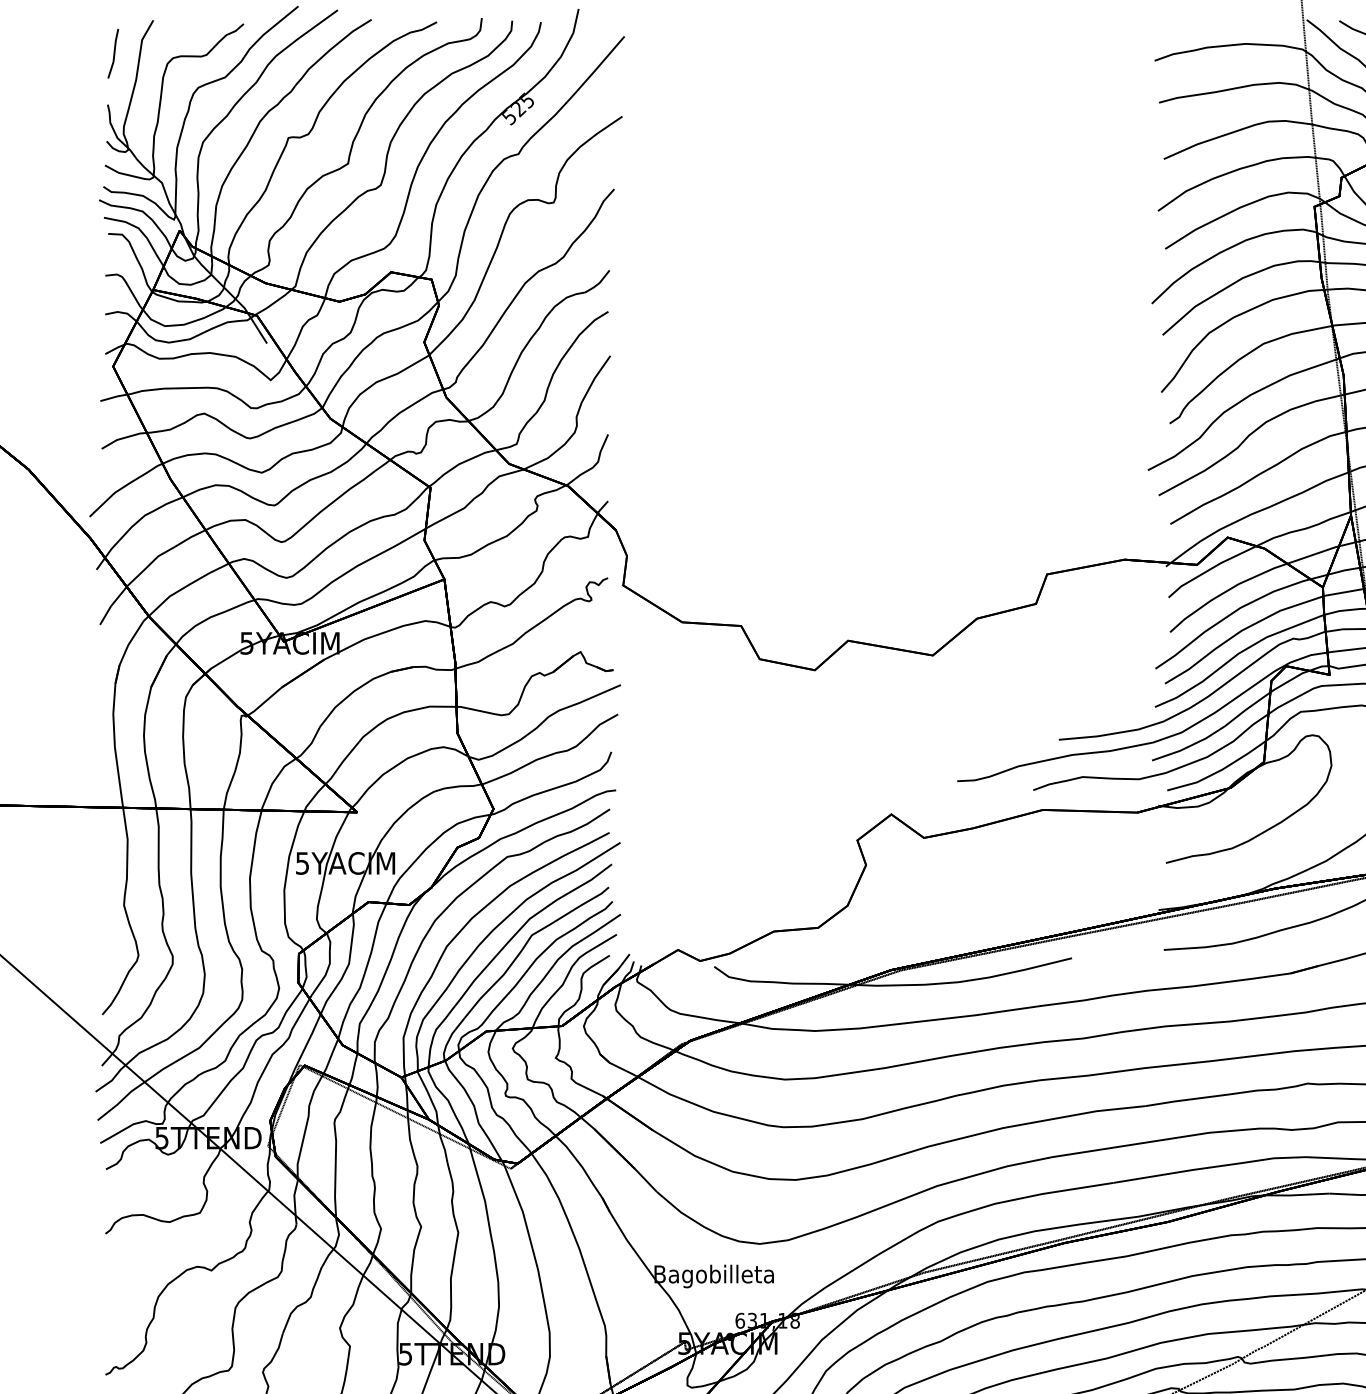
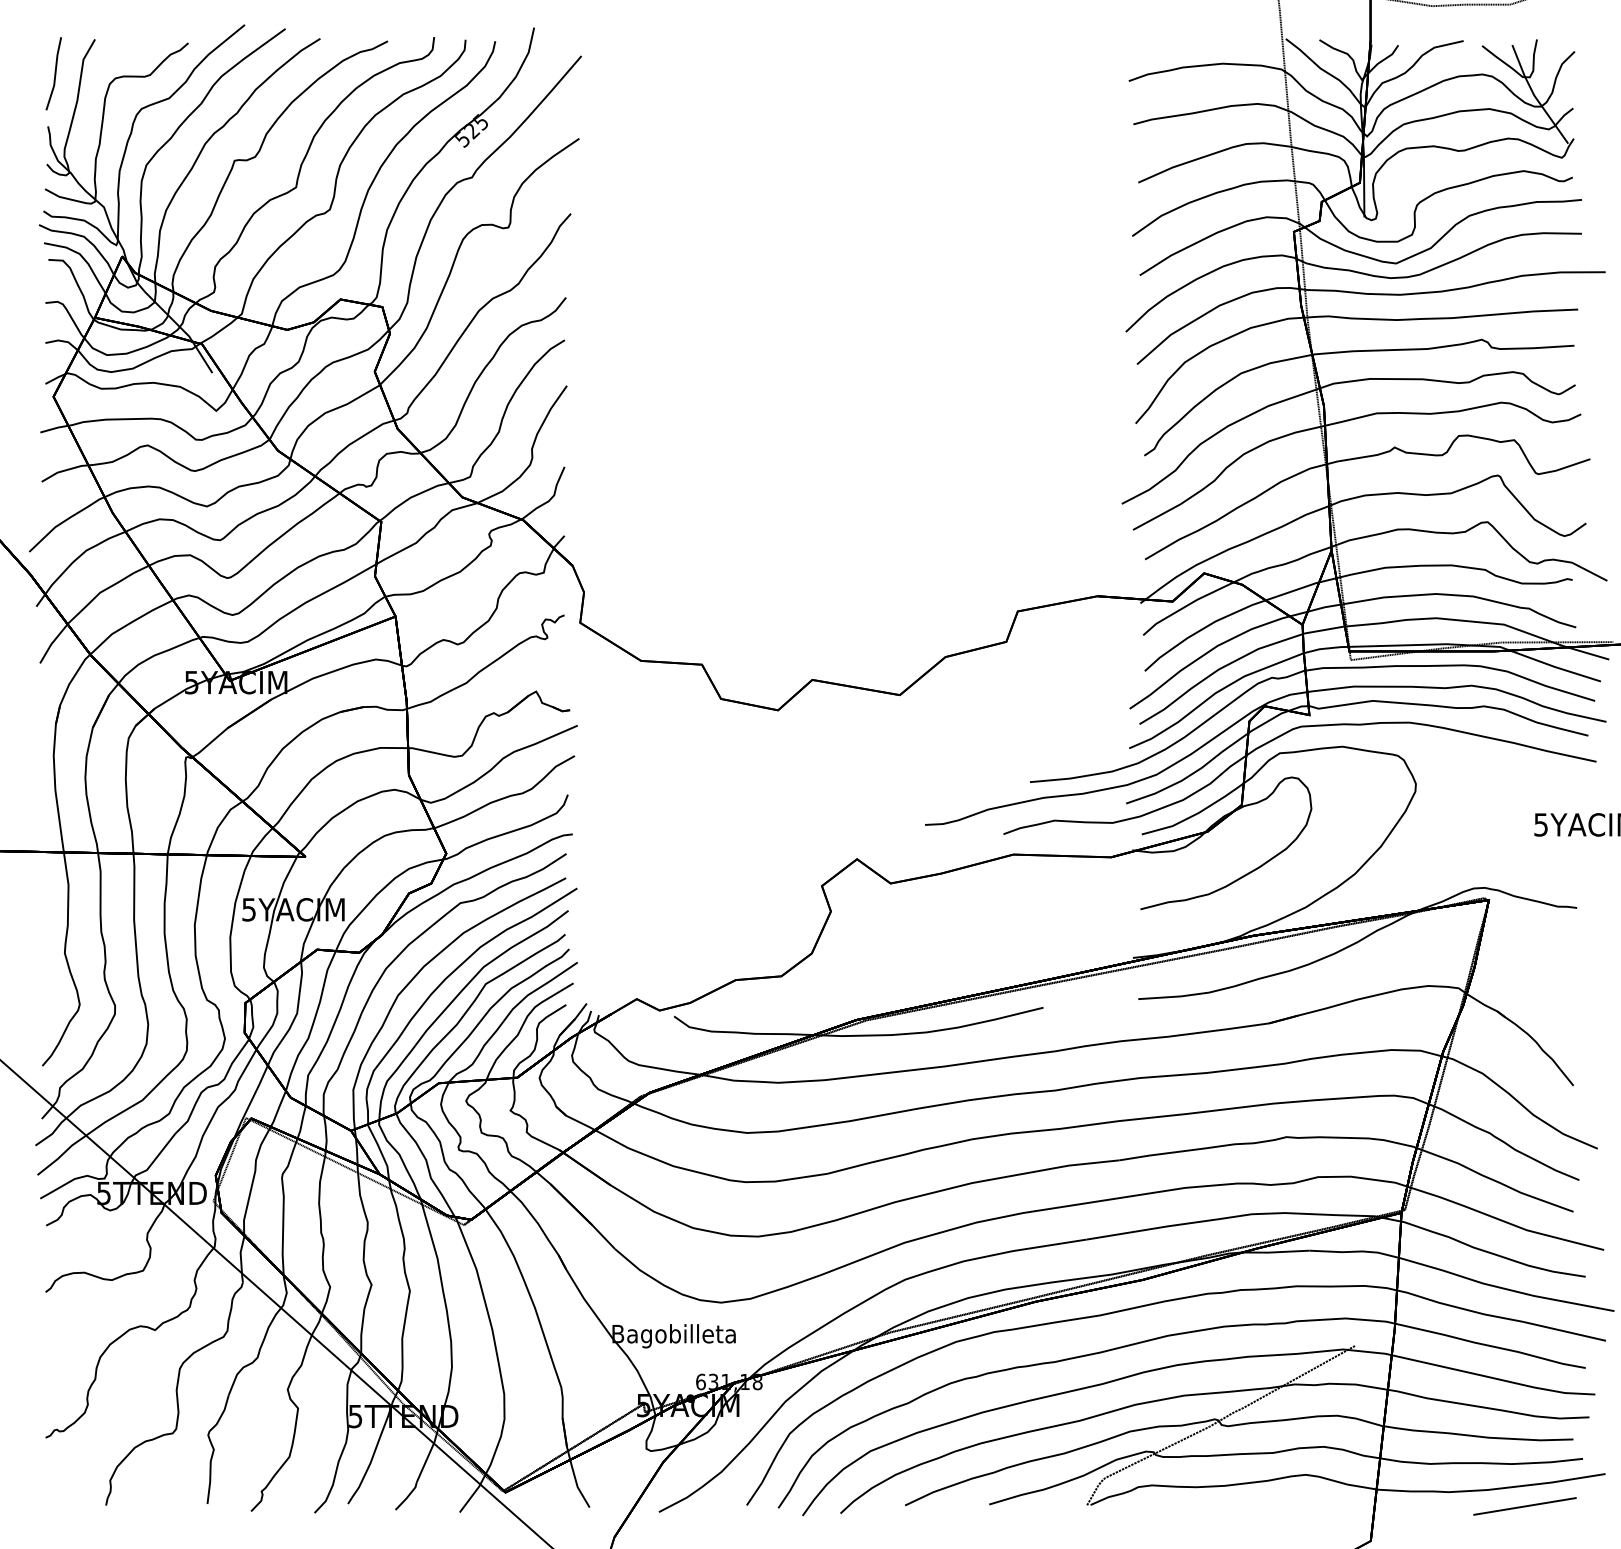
part: (113, 53) -> (53, 73), size x1.43

